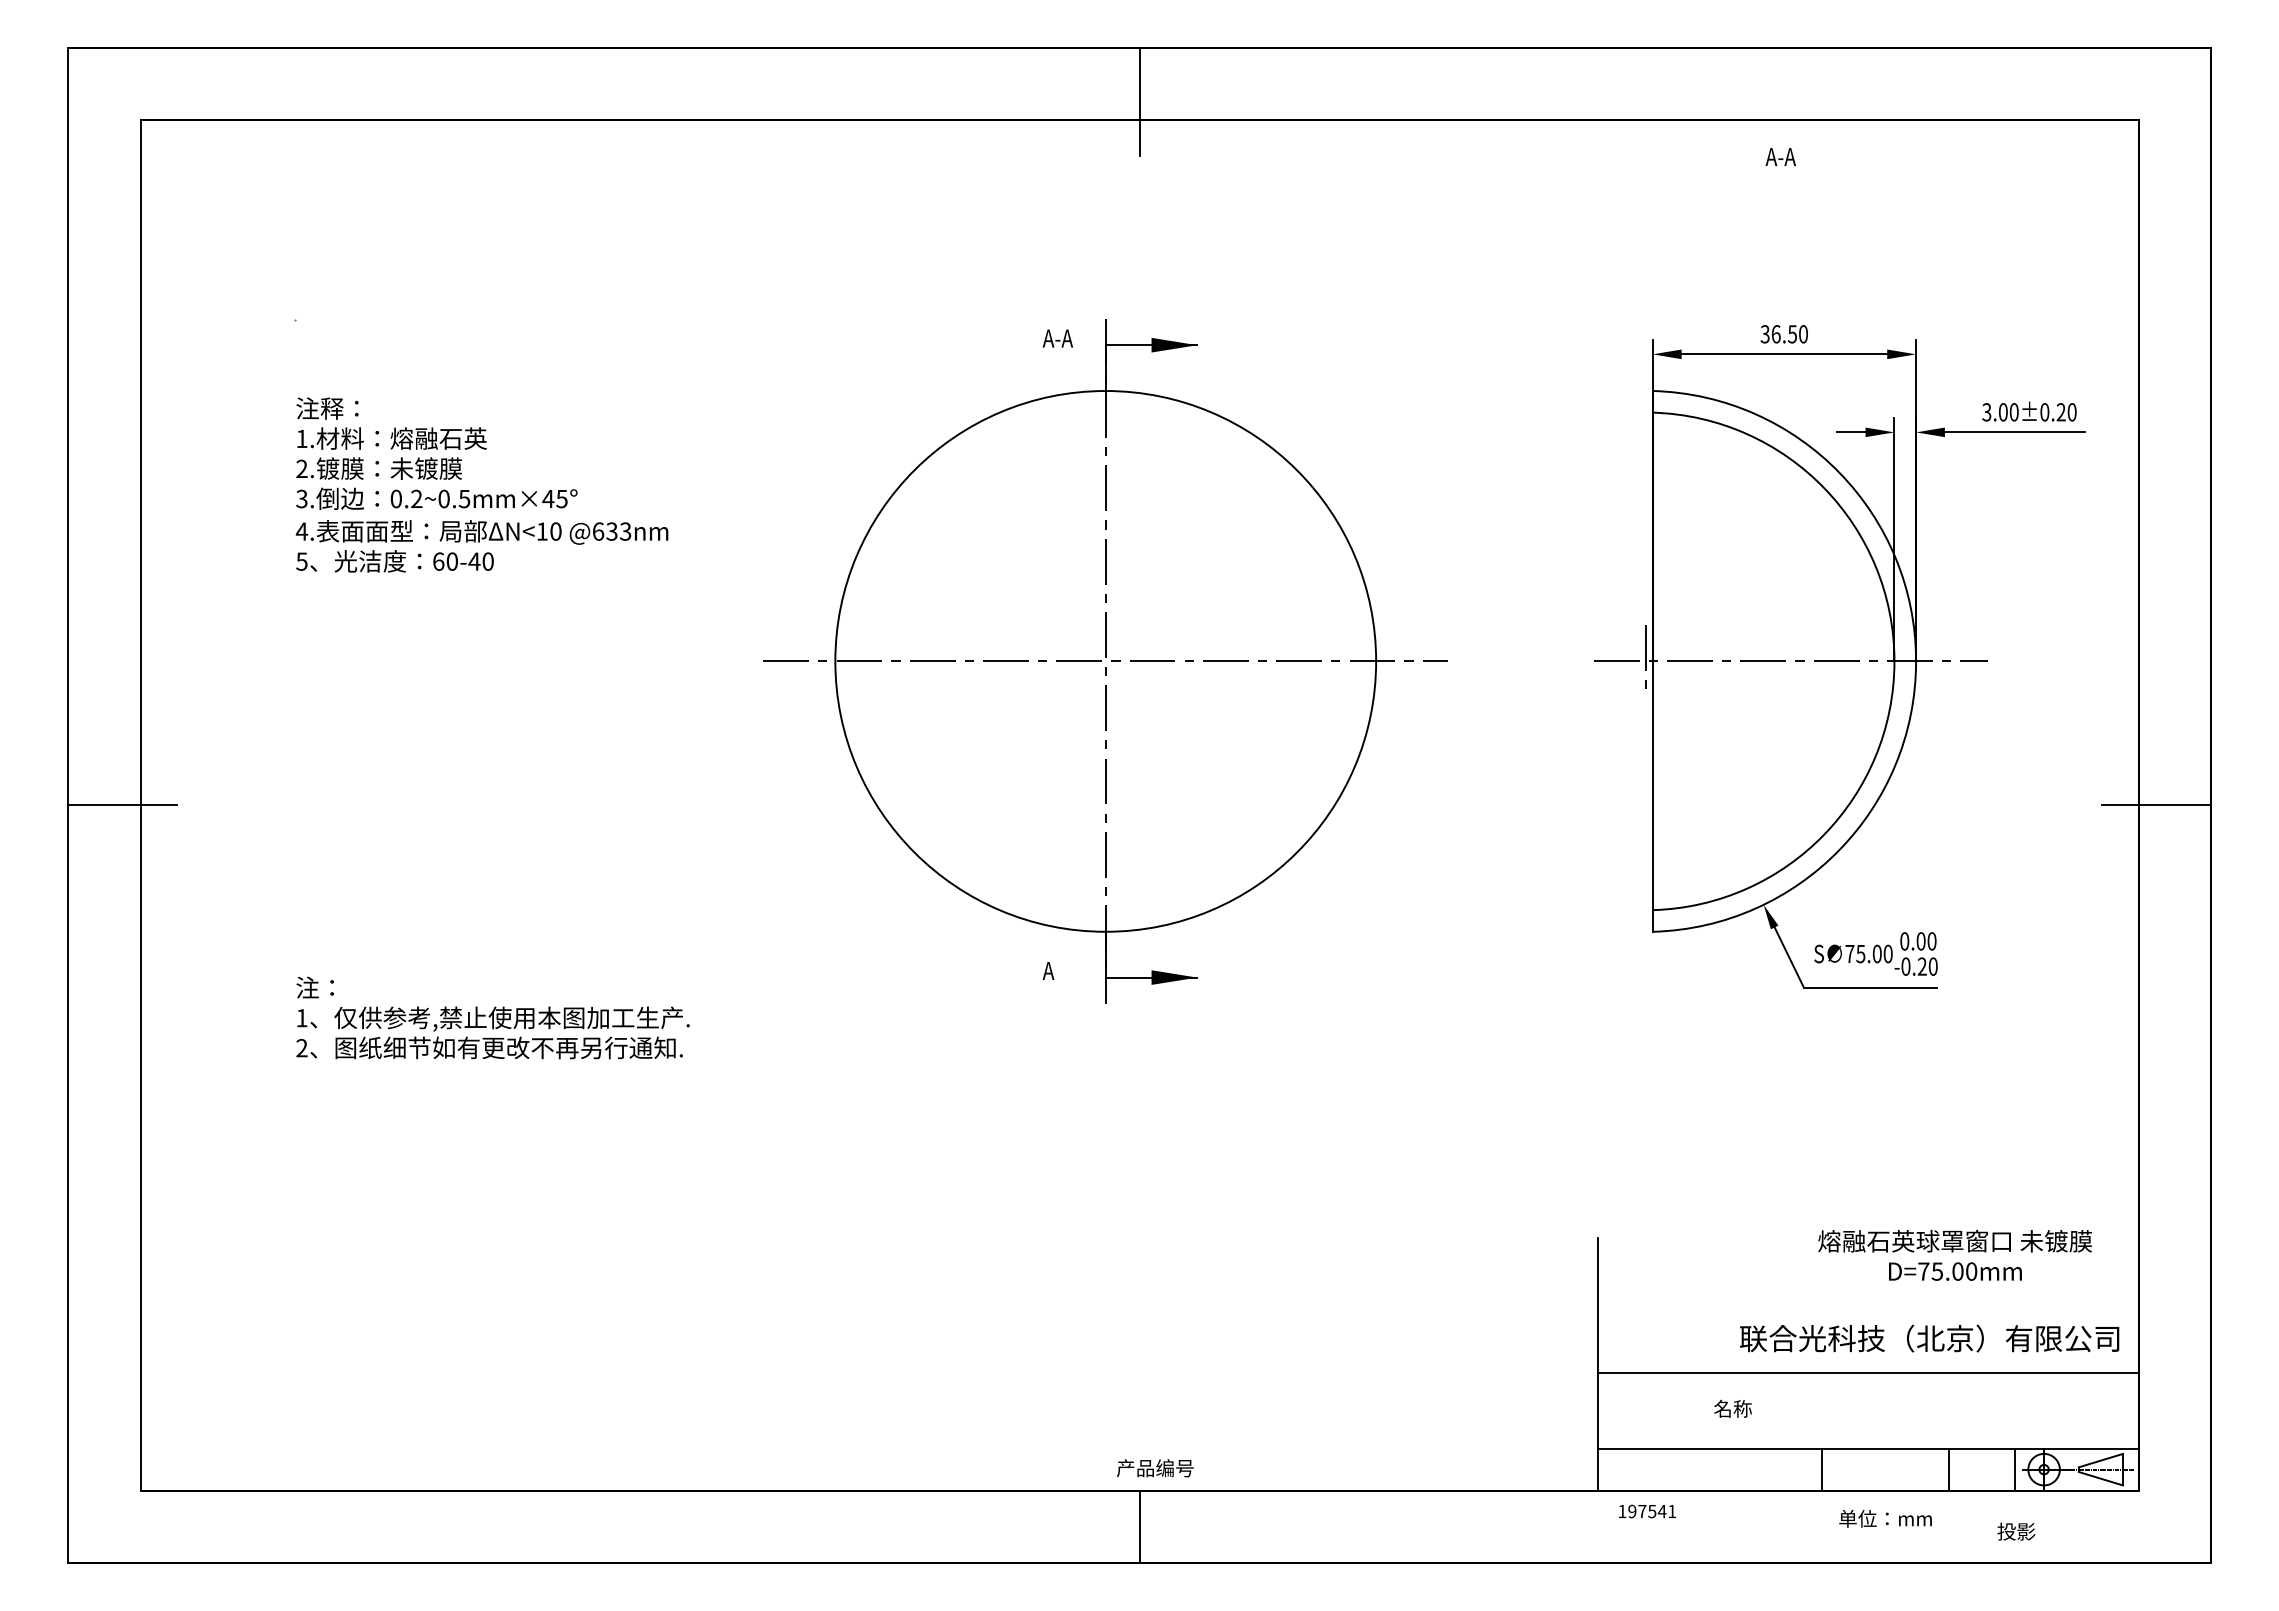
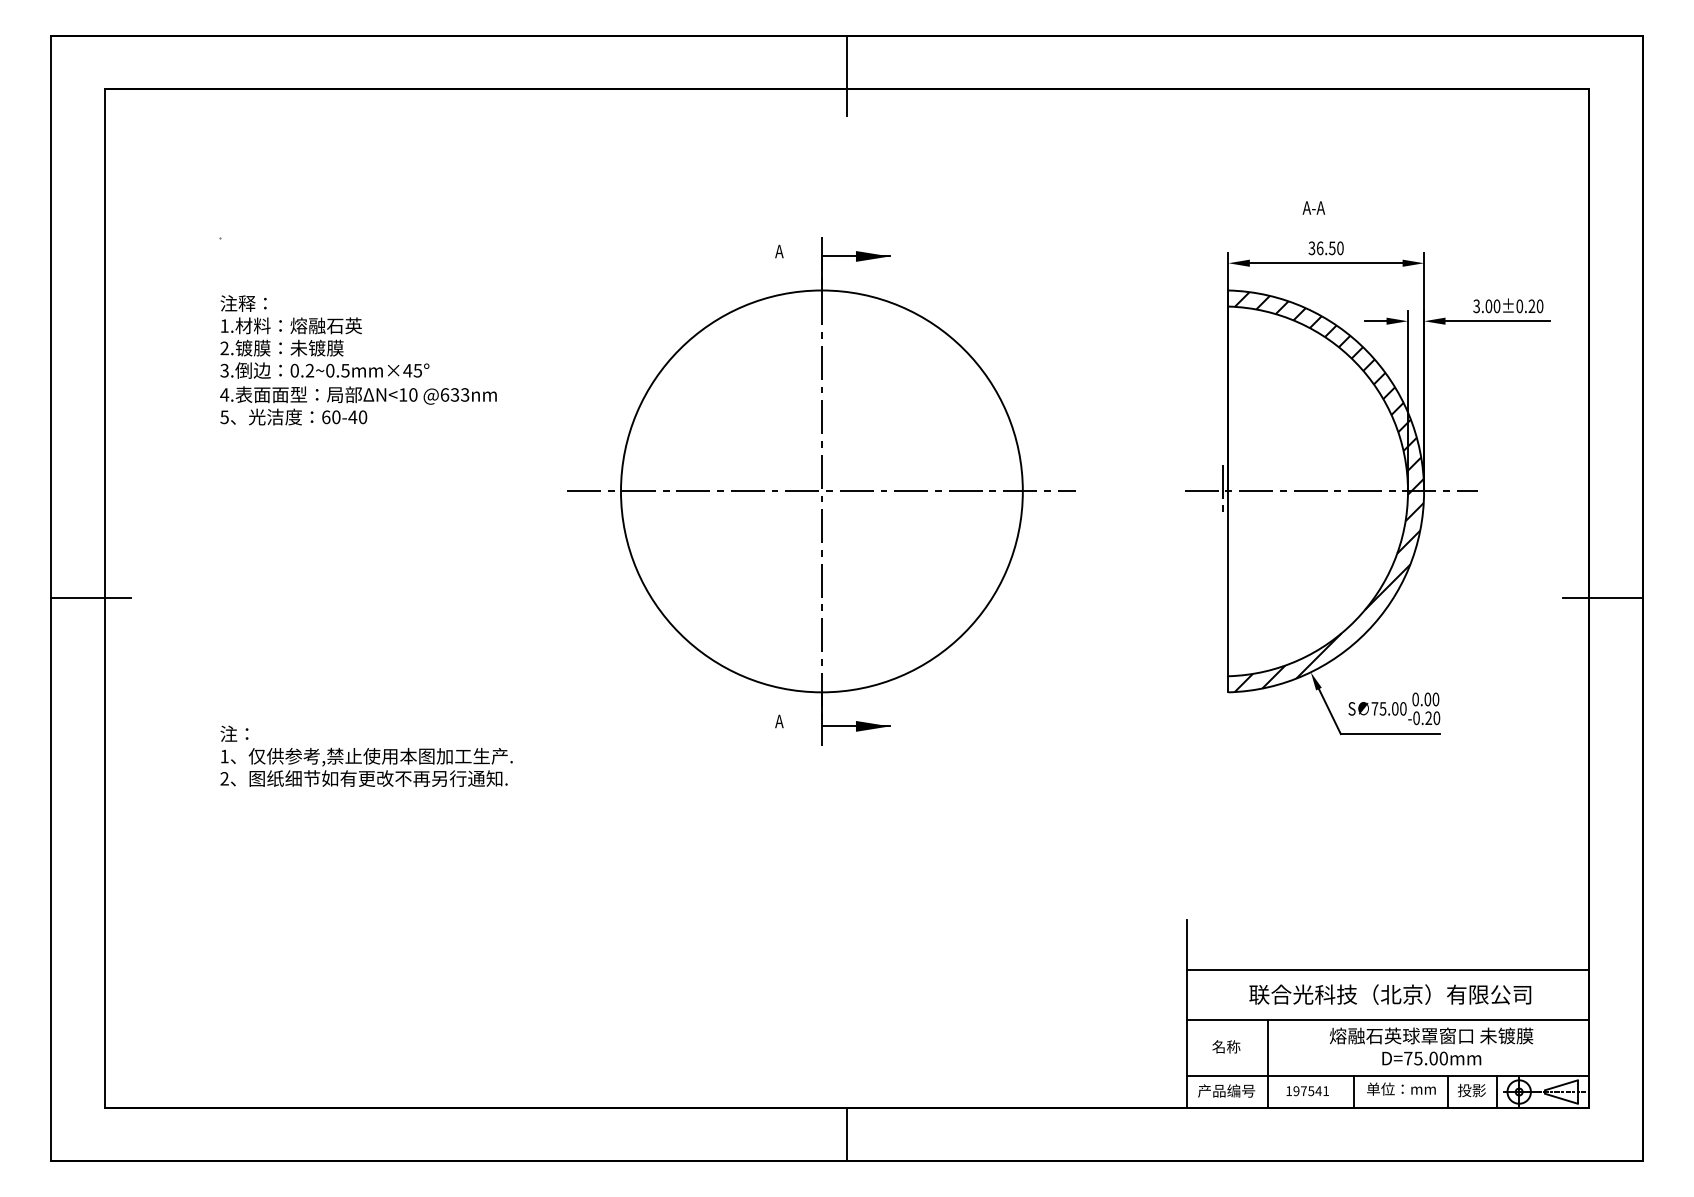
text: (1780, 156) -> (1313, 207), moved
text: (1064, 338) -> (791, 251), A-A -> A
hatch: (1788, 662) -> (1329, 492), added
text: (1954, 1255) -> (1431, 1046), moved
line: (1867, 1305) -> (1387, 970), added
text: (1929, 1338) -> (1390, 994), moved
text: (1732, 1408) -> (1225, 1046), moved
line: (1706, 1431) -> (1268, 1063), added
text: (1155, 1468) -> (1226, 1091), moved
text: (1647, 1511) -> (1307, 1091), moved
text: (1885, 1518) -> (1401, 1088), moved
text: (2016, 1531) -> (1471, 1090), moved

